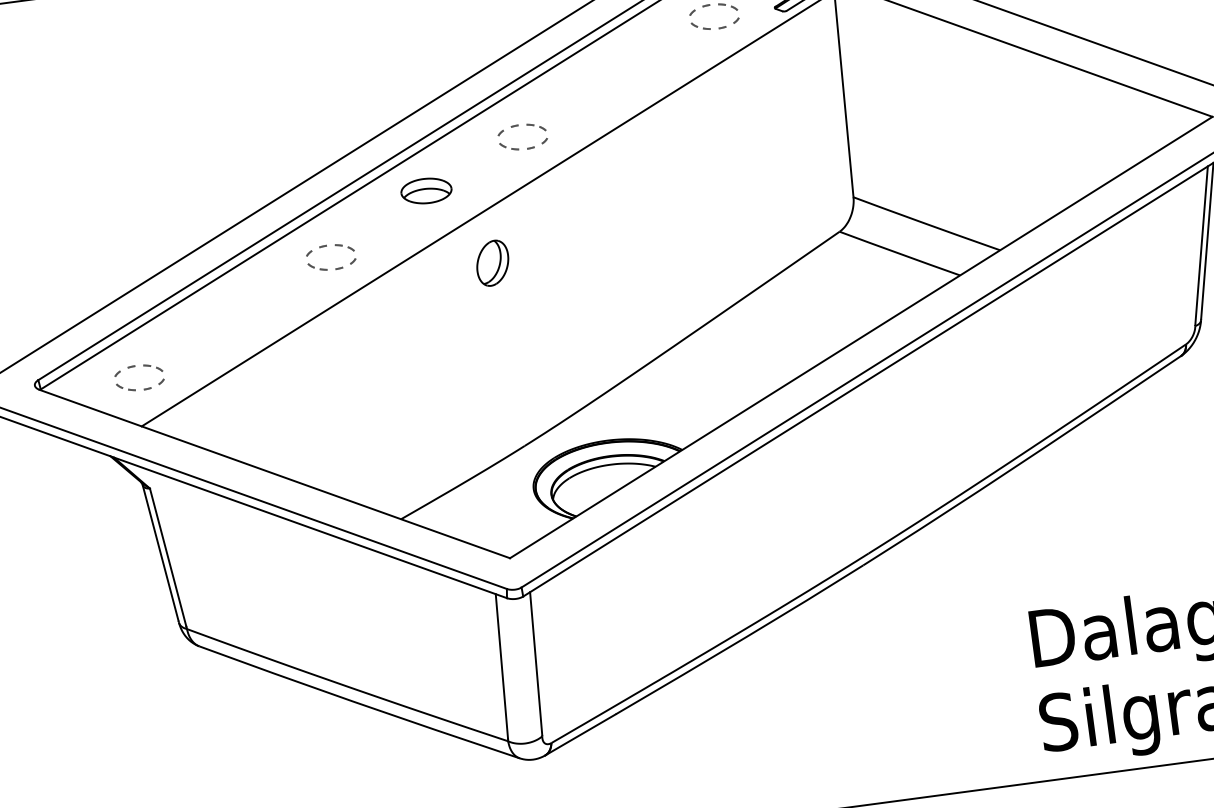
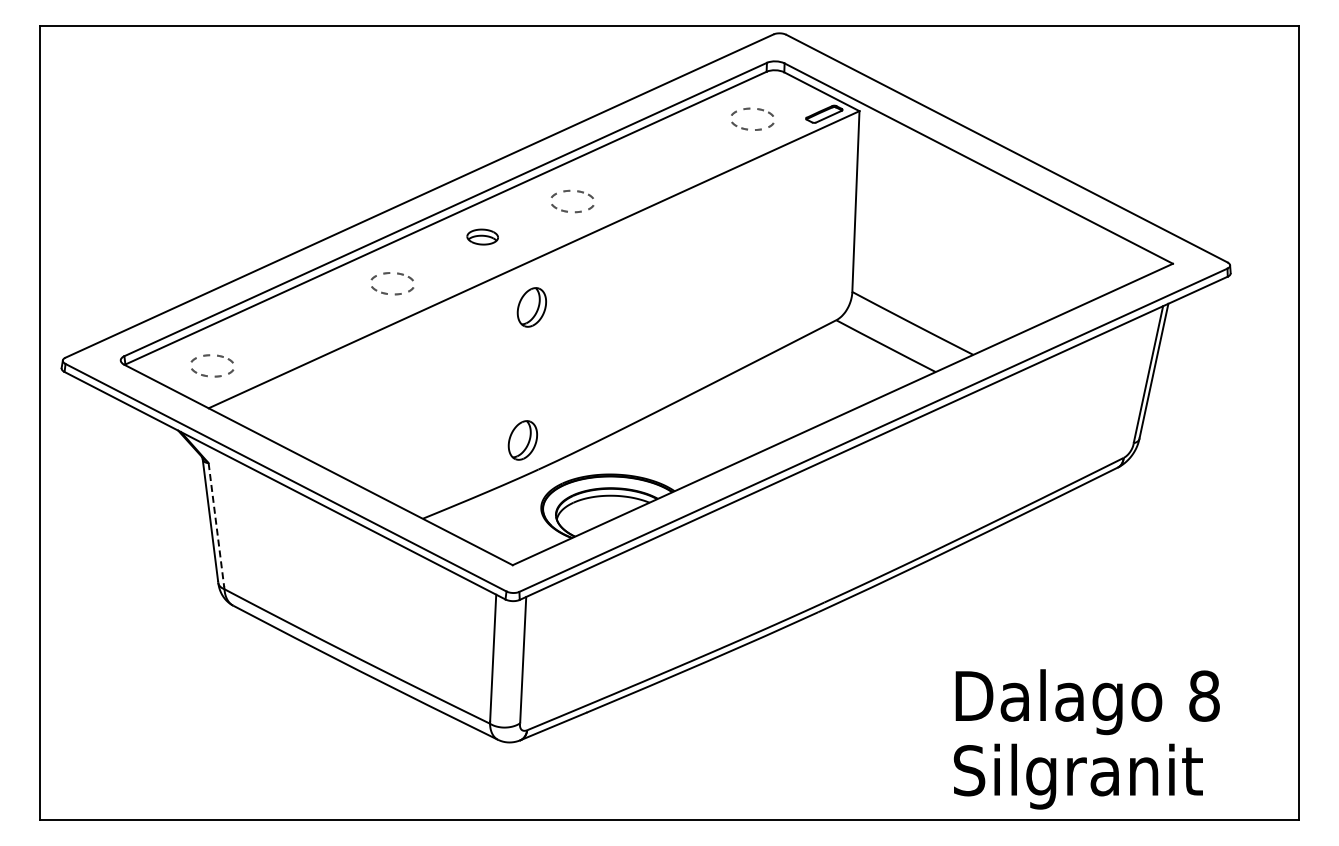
part: (426, 190) -> (482, 236), size x0.7
part: (502, 415) -> (522, 440), added
line: (168, 558) -> (216, 525), solid -> dashed

